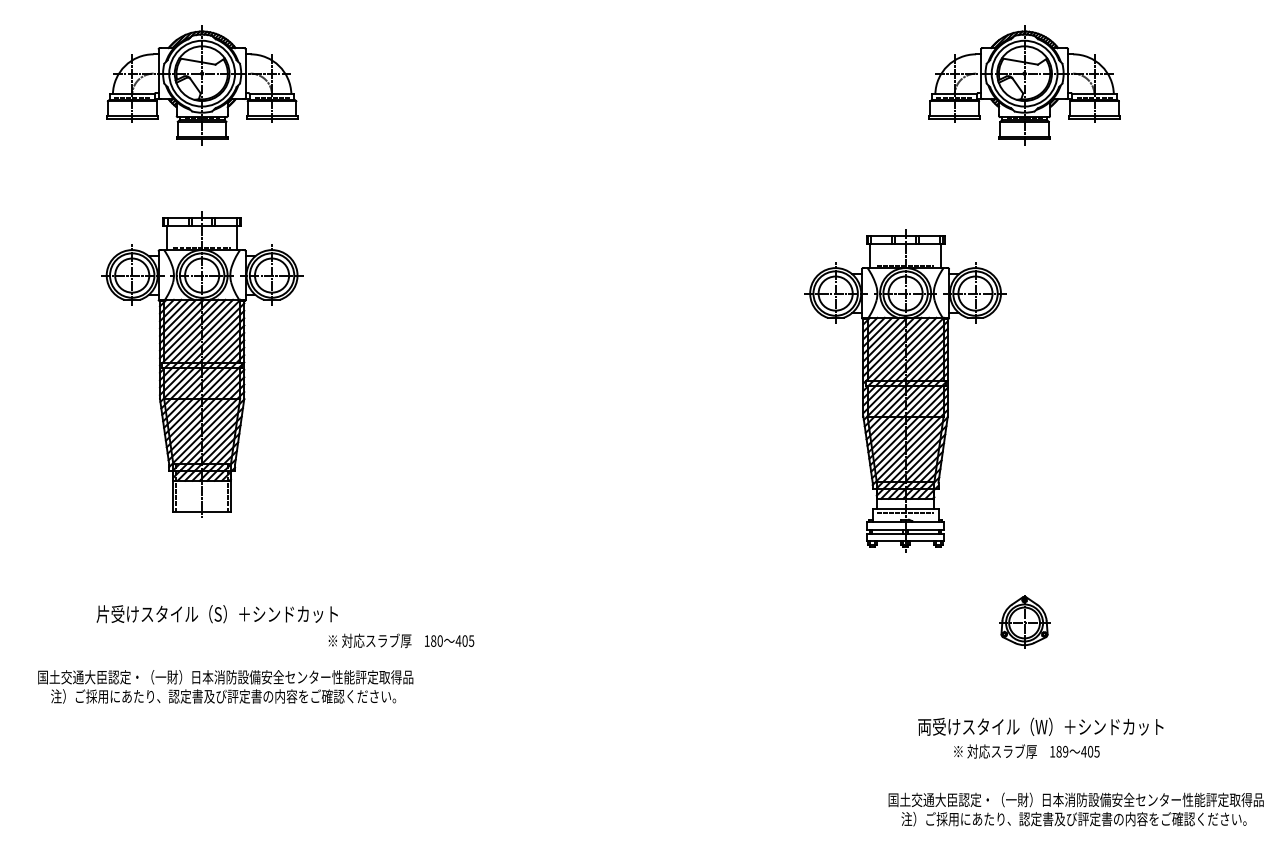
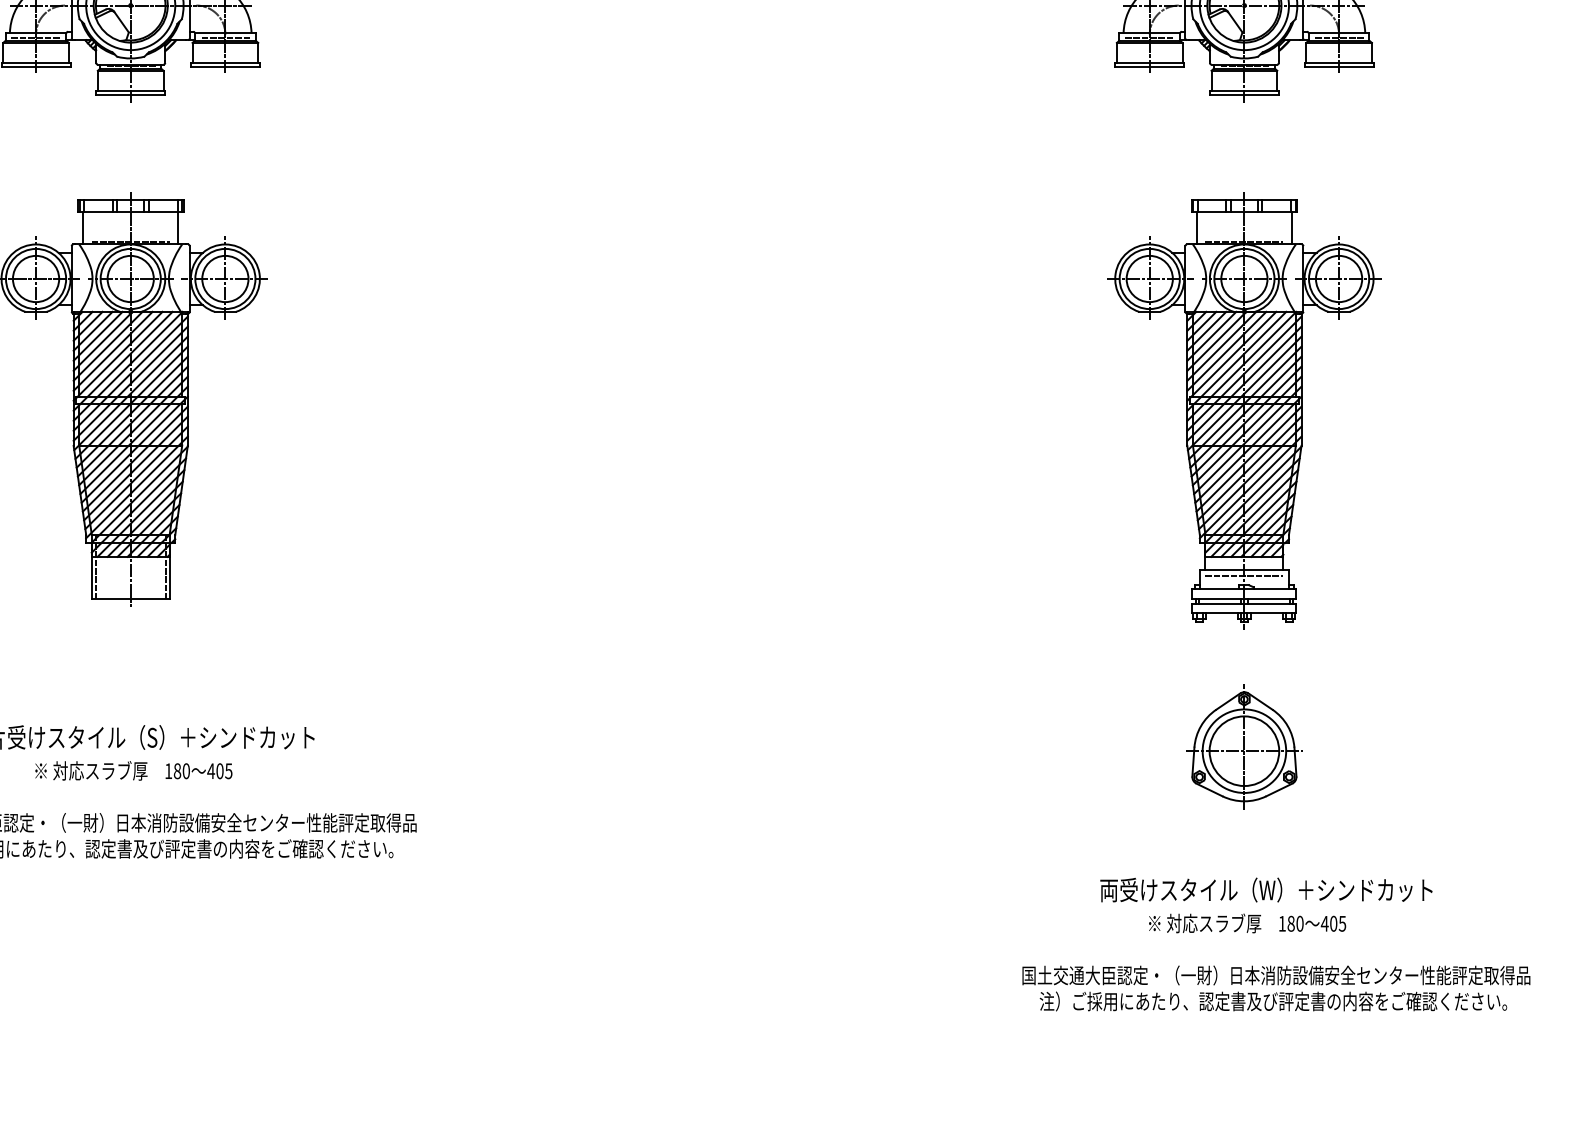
part: (905, 390) -> (1244, 410), moved
part: (1024, 620) -> (1244, 746), size x1.67
text: (401, 640) -> (133, 770), moved
text: (1065, 751) -> (1299, 923), 189 -> 180
text: (1075, 809) -> (1275, 988), moved

